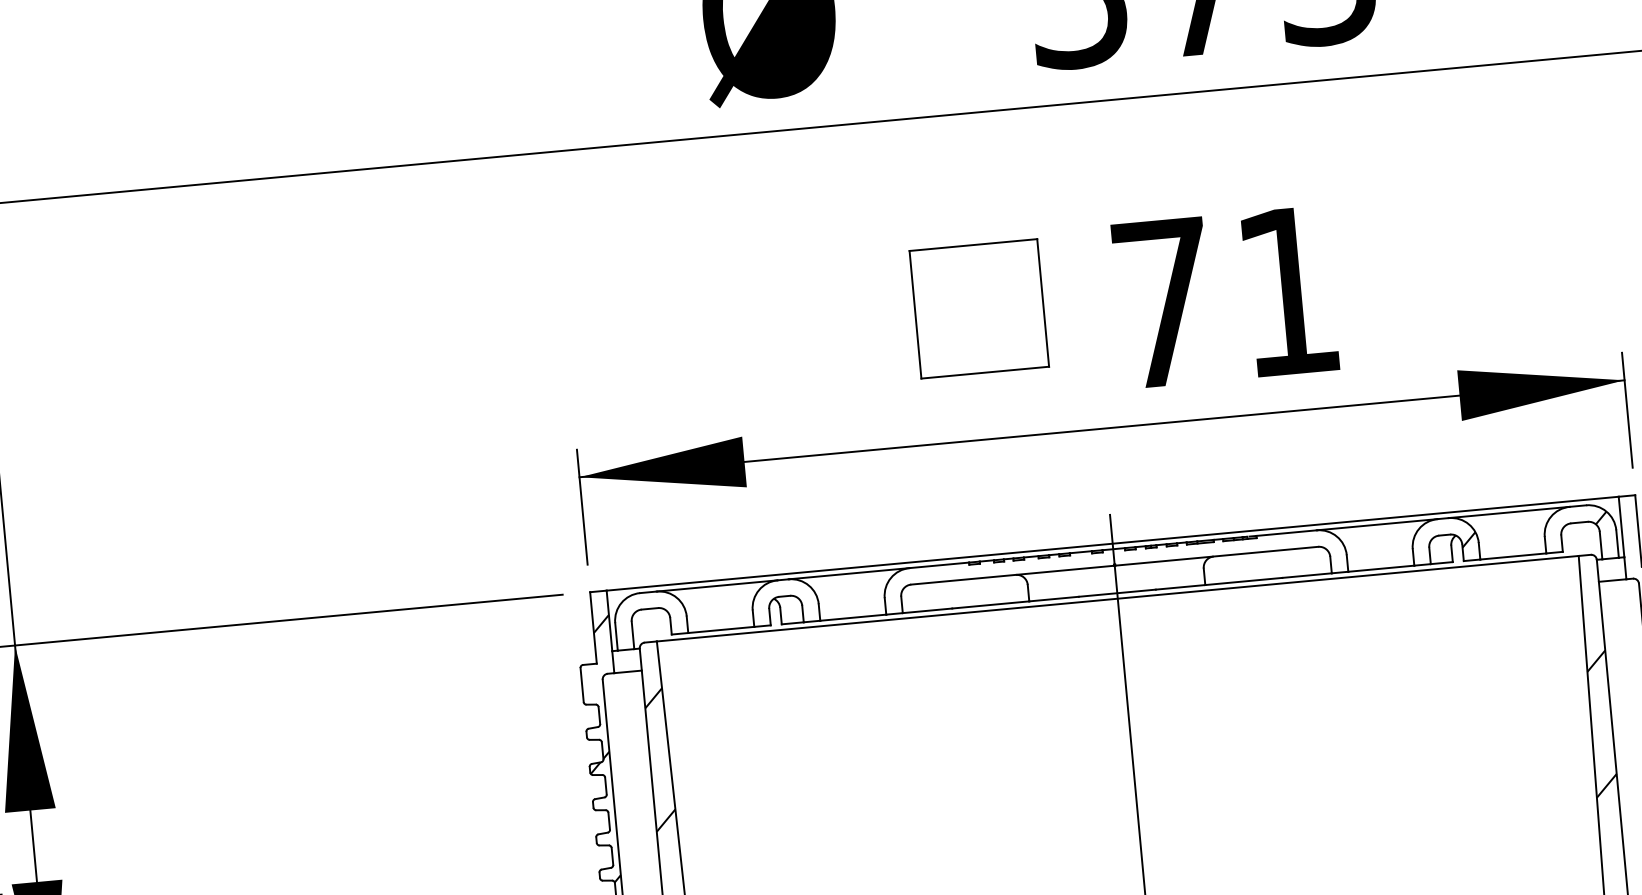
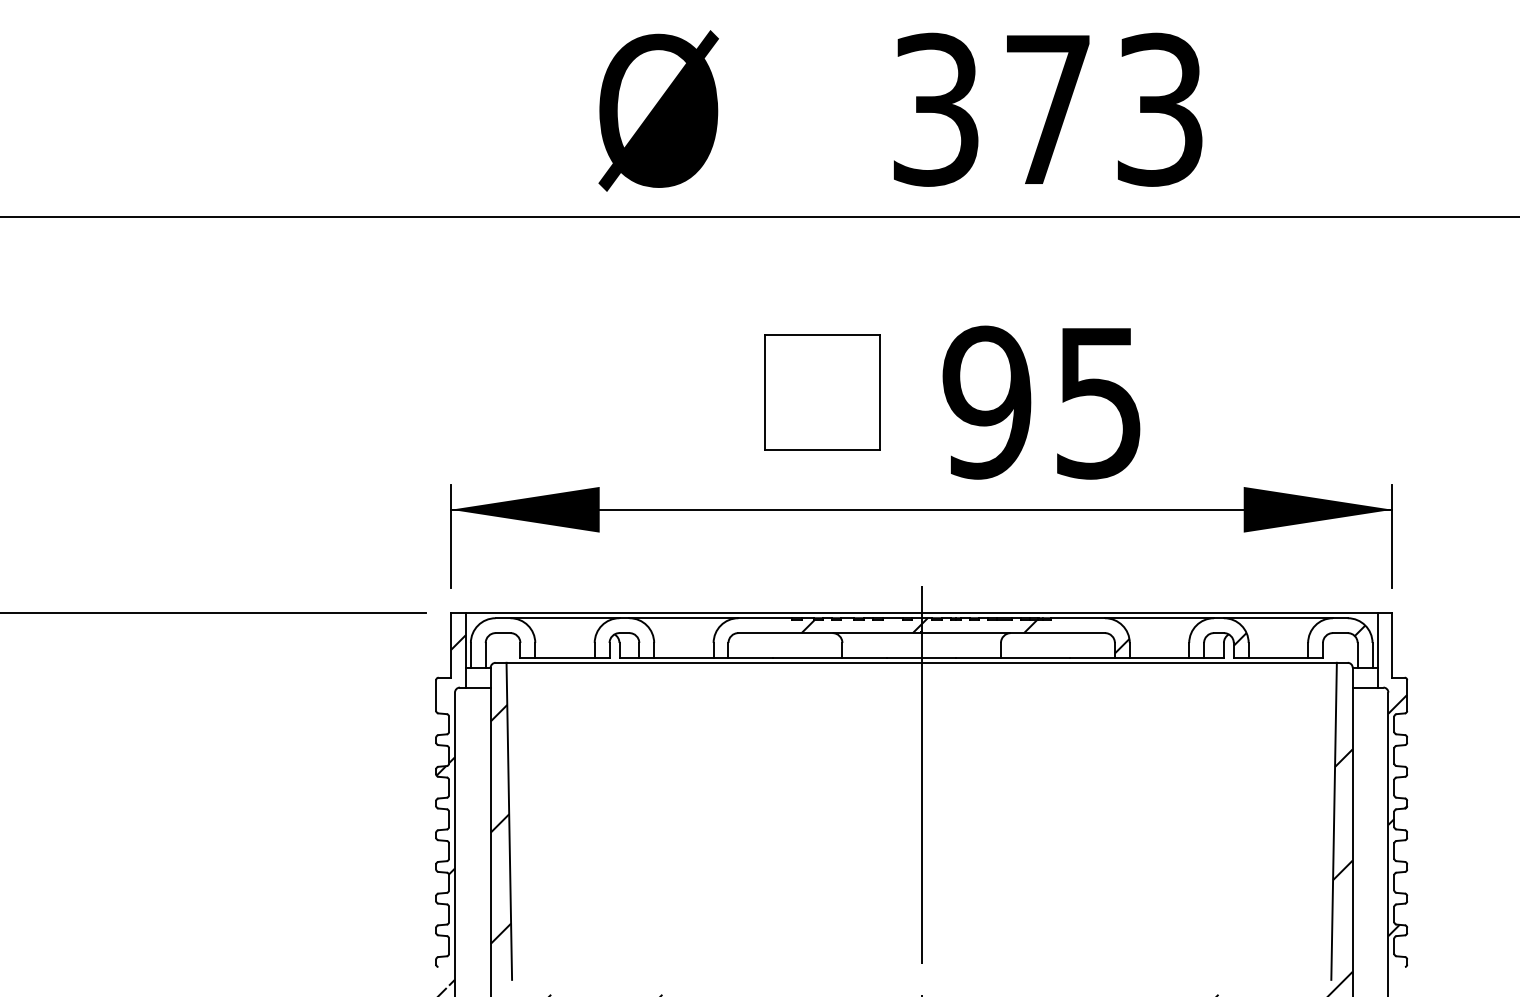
text: (1223, 297) -> (1041, 402), 71 -> 95
hatch: (1163, 563) -> (965, 635), added

